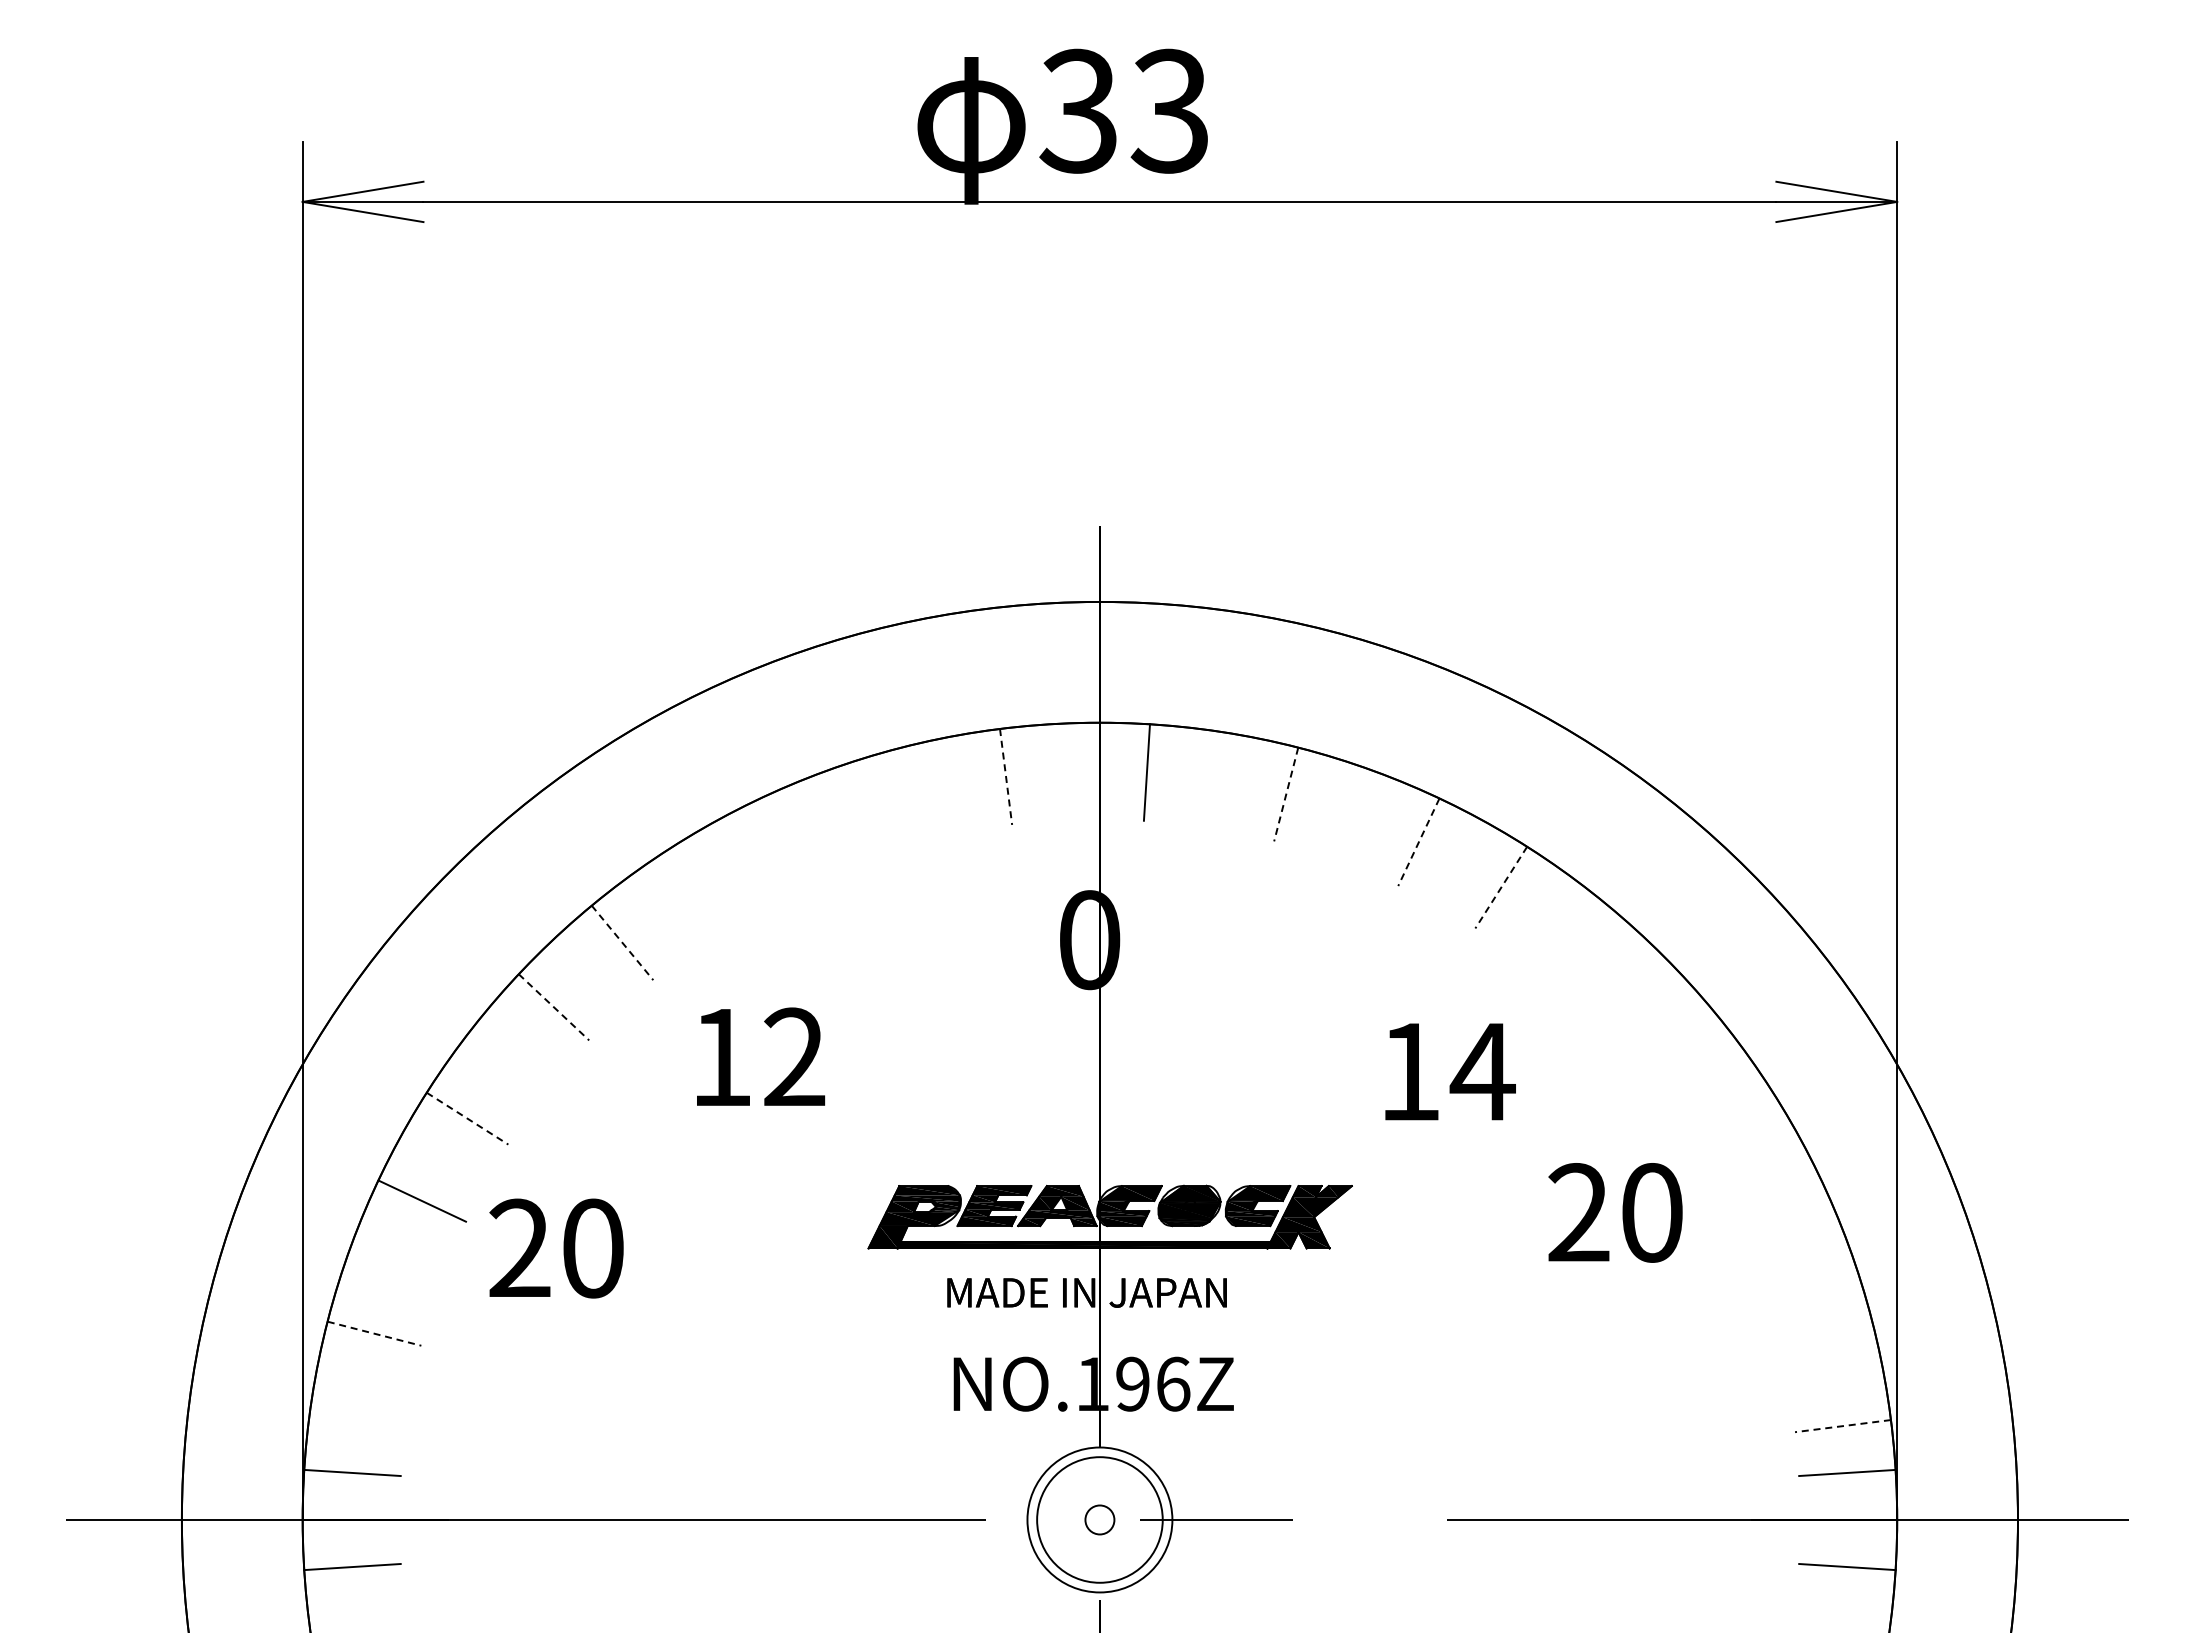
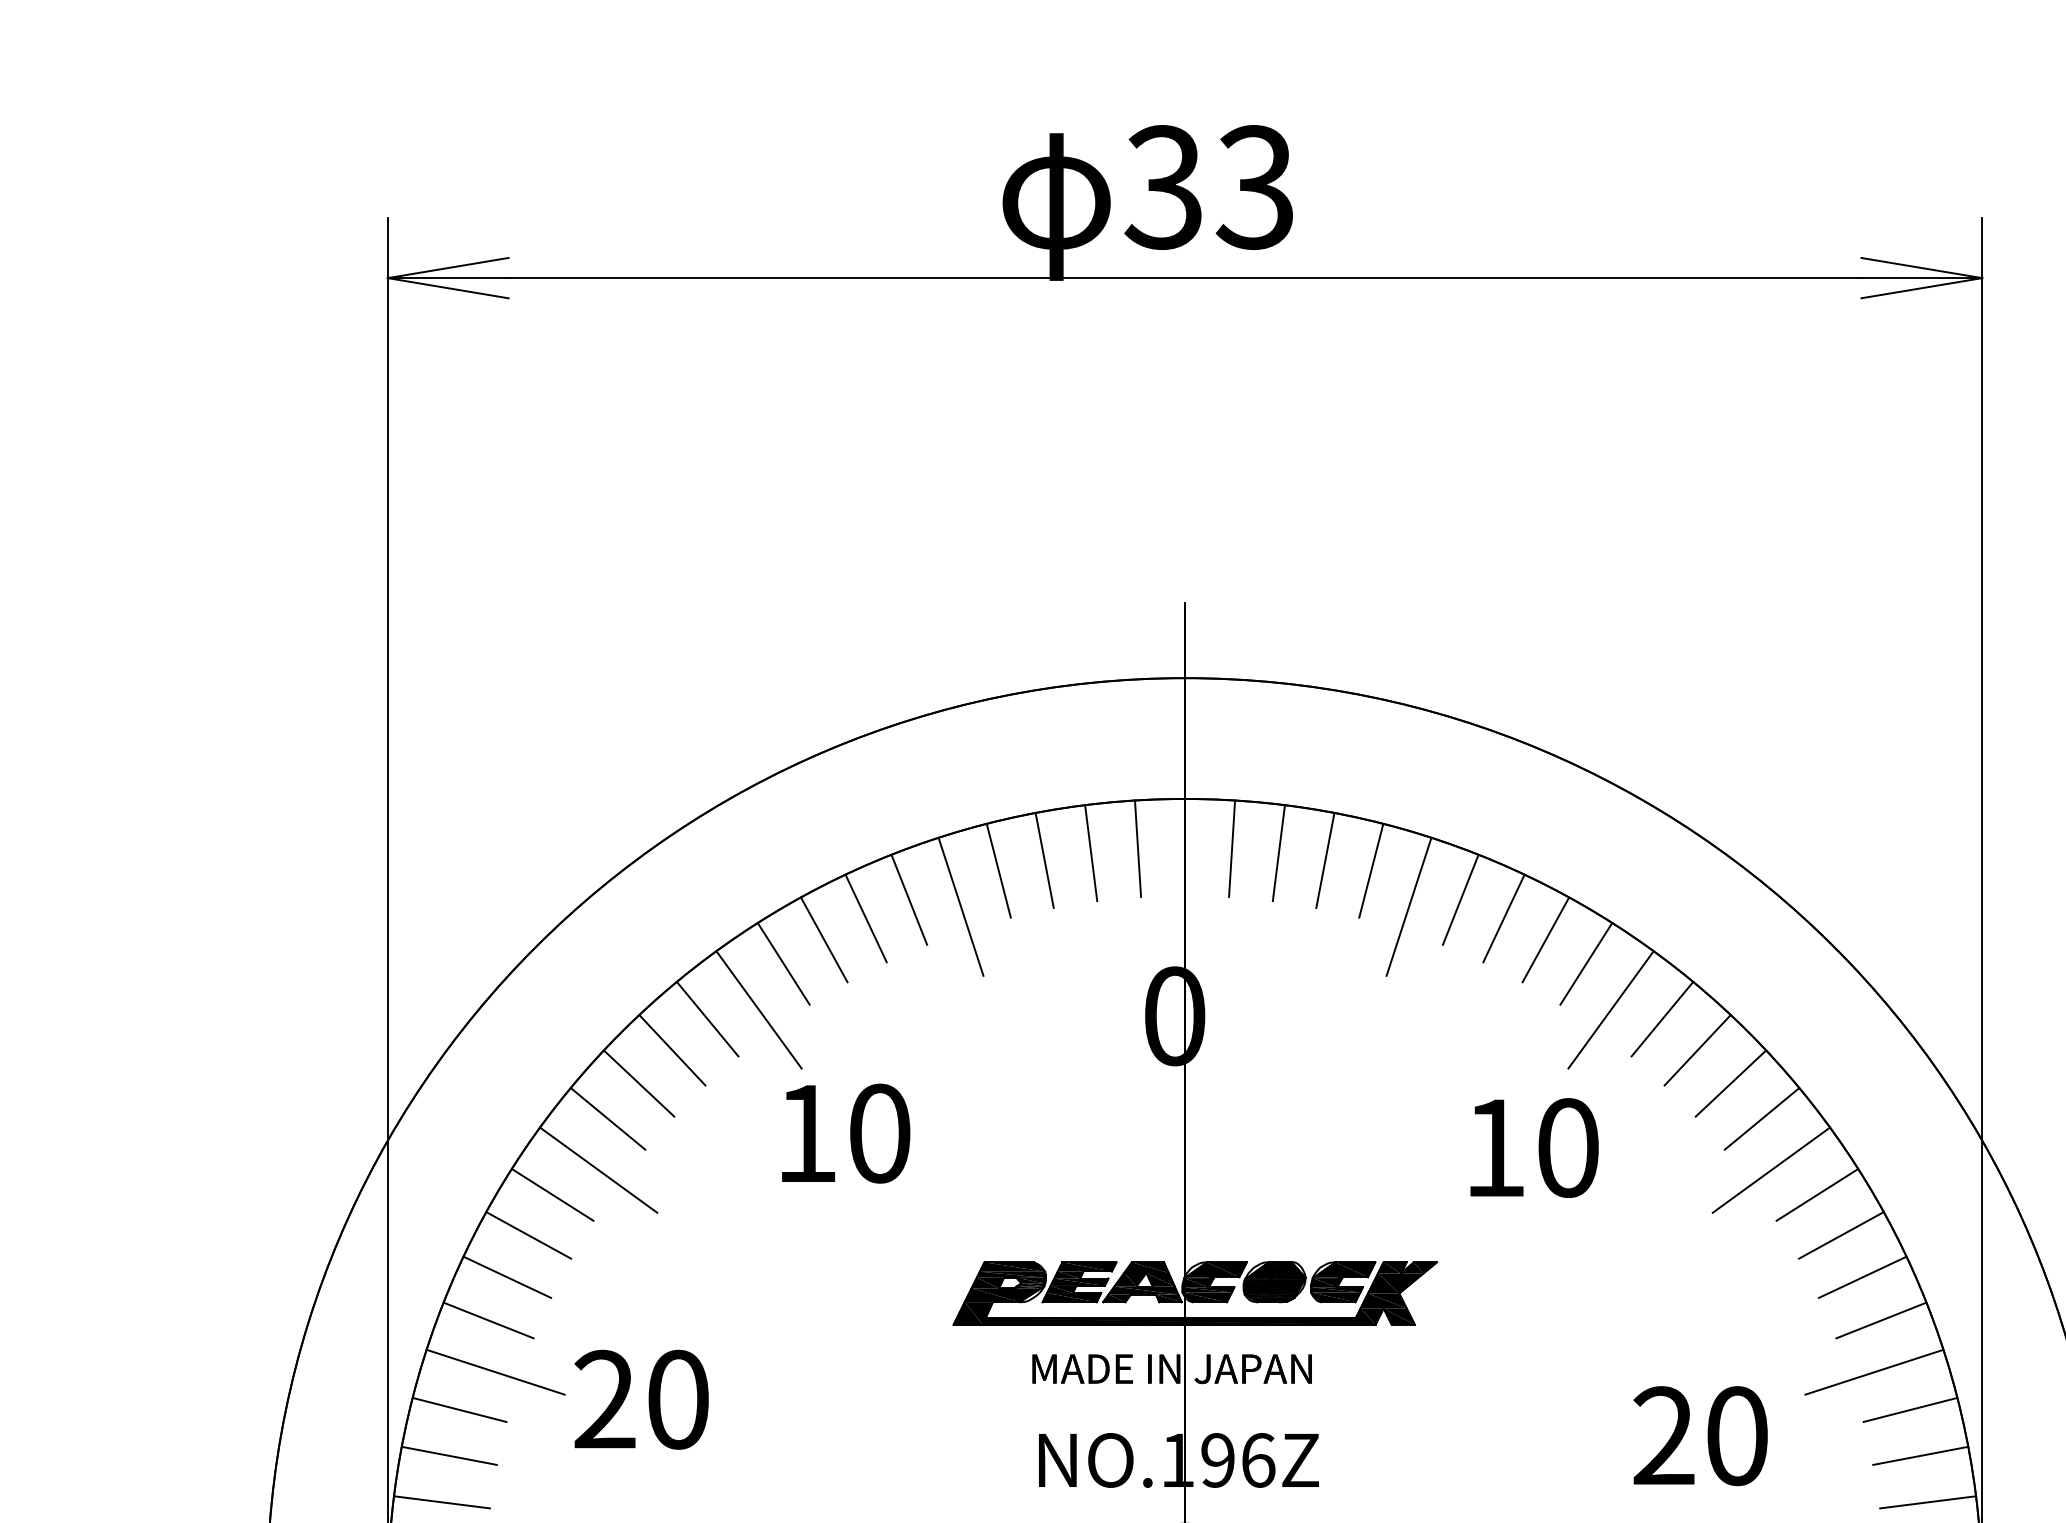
line: (1052, 772) -> (1137, 848), added
line: (1193, 776) -> (1278, 852), added
line: (1006, 777) -> (1091, 853), dashed -> solid
line: (959, 783) -> (1044, 859), added
line: (1240, 783) -> (1325, 859), added
line: (913, 794) -> (998, 870), added
line: (1286, 795) -> (1371, 871), dashed -> solid
line: (824, 823) -> (909, 899), added
line: (1375, 823) -> (1460, 899), added
line: (875, 830) -> (960, 906), added
line: (1323, 830) -> (1408, 906), added
line: (780, 842) -> (865, 918), added
line: (1418, 842) -> (1503, 918), dashed -> solid
line: (738, 863) -> (823, 939), added
line: (1460, 863) -> (1545, 939), added
line: (698, 887) -> (783, 963), added
line: (1500, 888) -> (1585, 964), dashed -> solid
line: (673, 933) -> (758, 1009), added
line: (1525, 933) -> (1610, 1009), added
line: (1577, 942) -> (1662, 1018), added
line: (622, 943) -> (707, 1019), dashed -> solid
line: (587, 973) -> (672, 1049), added
line: (1612, 973) -> (1697, 1049), added
line: (554, 1007) -> (639, 1083), dashed -> solid
line: (1645, 1007) -> (1730, 1083), added
line: (522, 1042) -> (607, 1118), added
line: (1676, 1042) -> (1761, 1118), added
text: (794, 1057) -> (879, 1133), 12 -> 10
text: (1482, 1071) -> (1567, 1147), 14 -> 10
line: (513, 1093) -> (598, 1169), added
line: (1685, 1093) -> (1770, 1169), added
line: (468, 1118) -> (553, 1194), dashed -> solid
line: (1732, 1118) -> (1817, 1194), added
line: (443, 1158) -> (528, 1234), added
line: (1755, 1158) -> (1840, 1234), added
line: (1777, 1200) -> (1862, 1276), added
text: (1615, 1212) -> (1700, 1435), moved
line: (403, 1244) -> (488, 1320), added
line: (1796, 1244) -> (1881, 1320), added
text: (556, 1248) -> (641, 1399), moved
line: (410, 1295) -> (495, 1371), added
line: (1789, 1295) -> (1874, 1371), added
line: (375, 1333) -> (460, 1409), dashed -> solid
line: (1825, 1333) -> (1910, 1409), added
line: (363, 1379) -> (448, 1455), added
line: (1835, 1379) -> (1920, 1455), added
line: (356, 1426) -> (441, 1502), added
line: (1842, 1426) -> (1927, 1502), dashed -> solid

